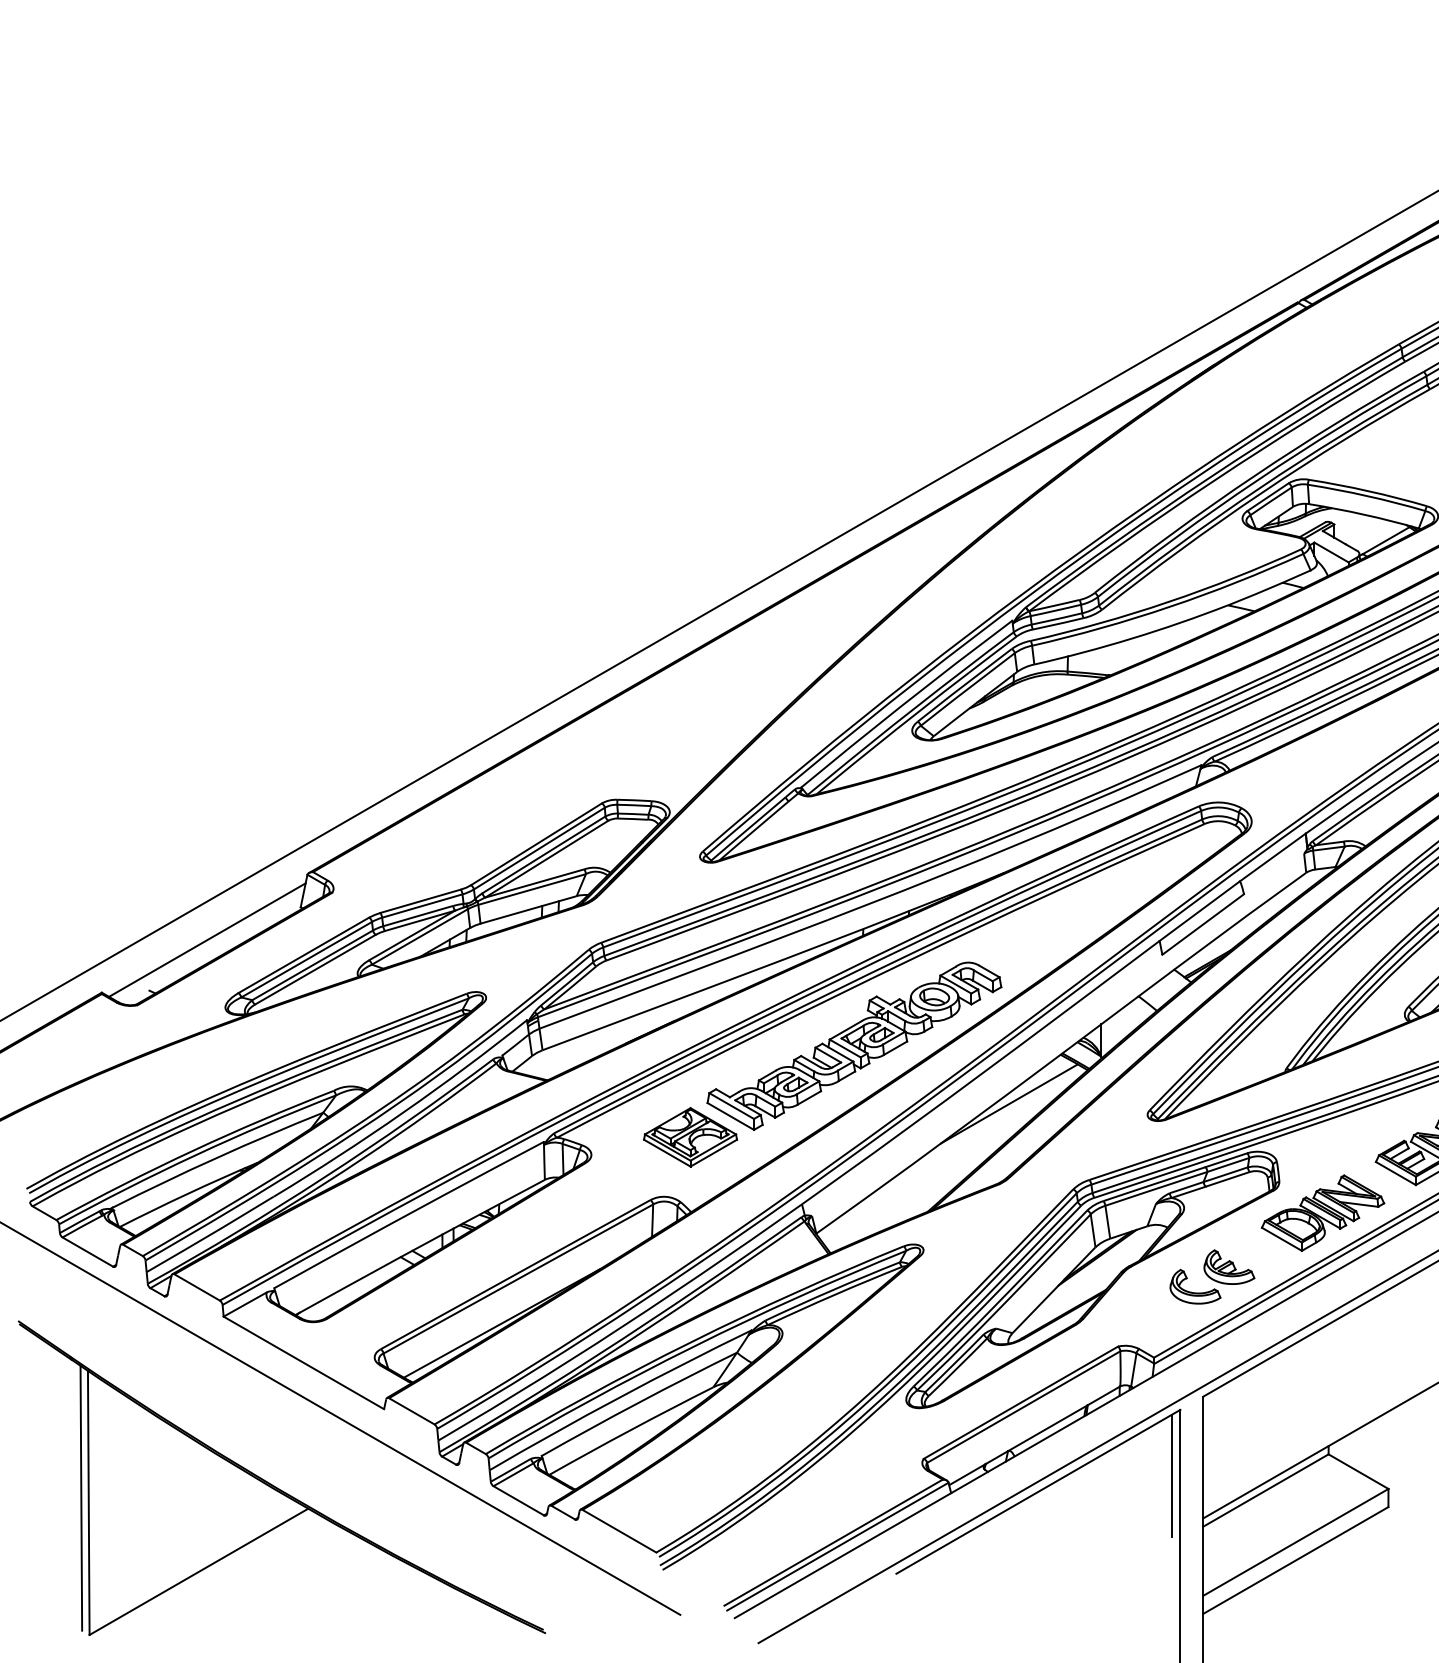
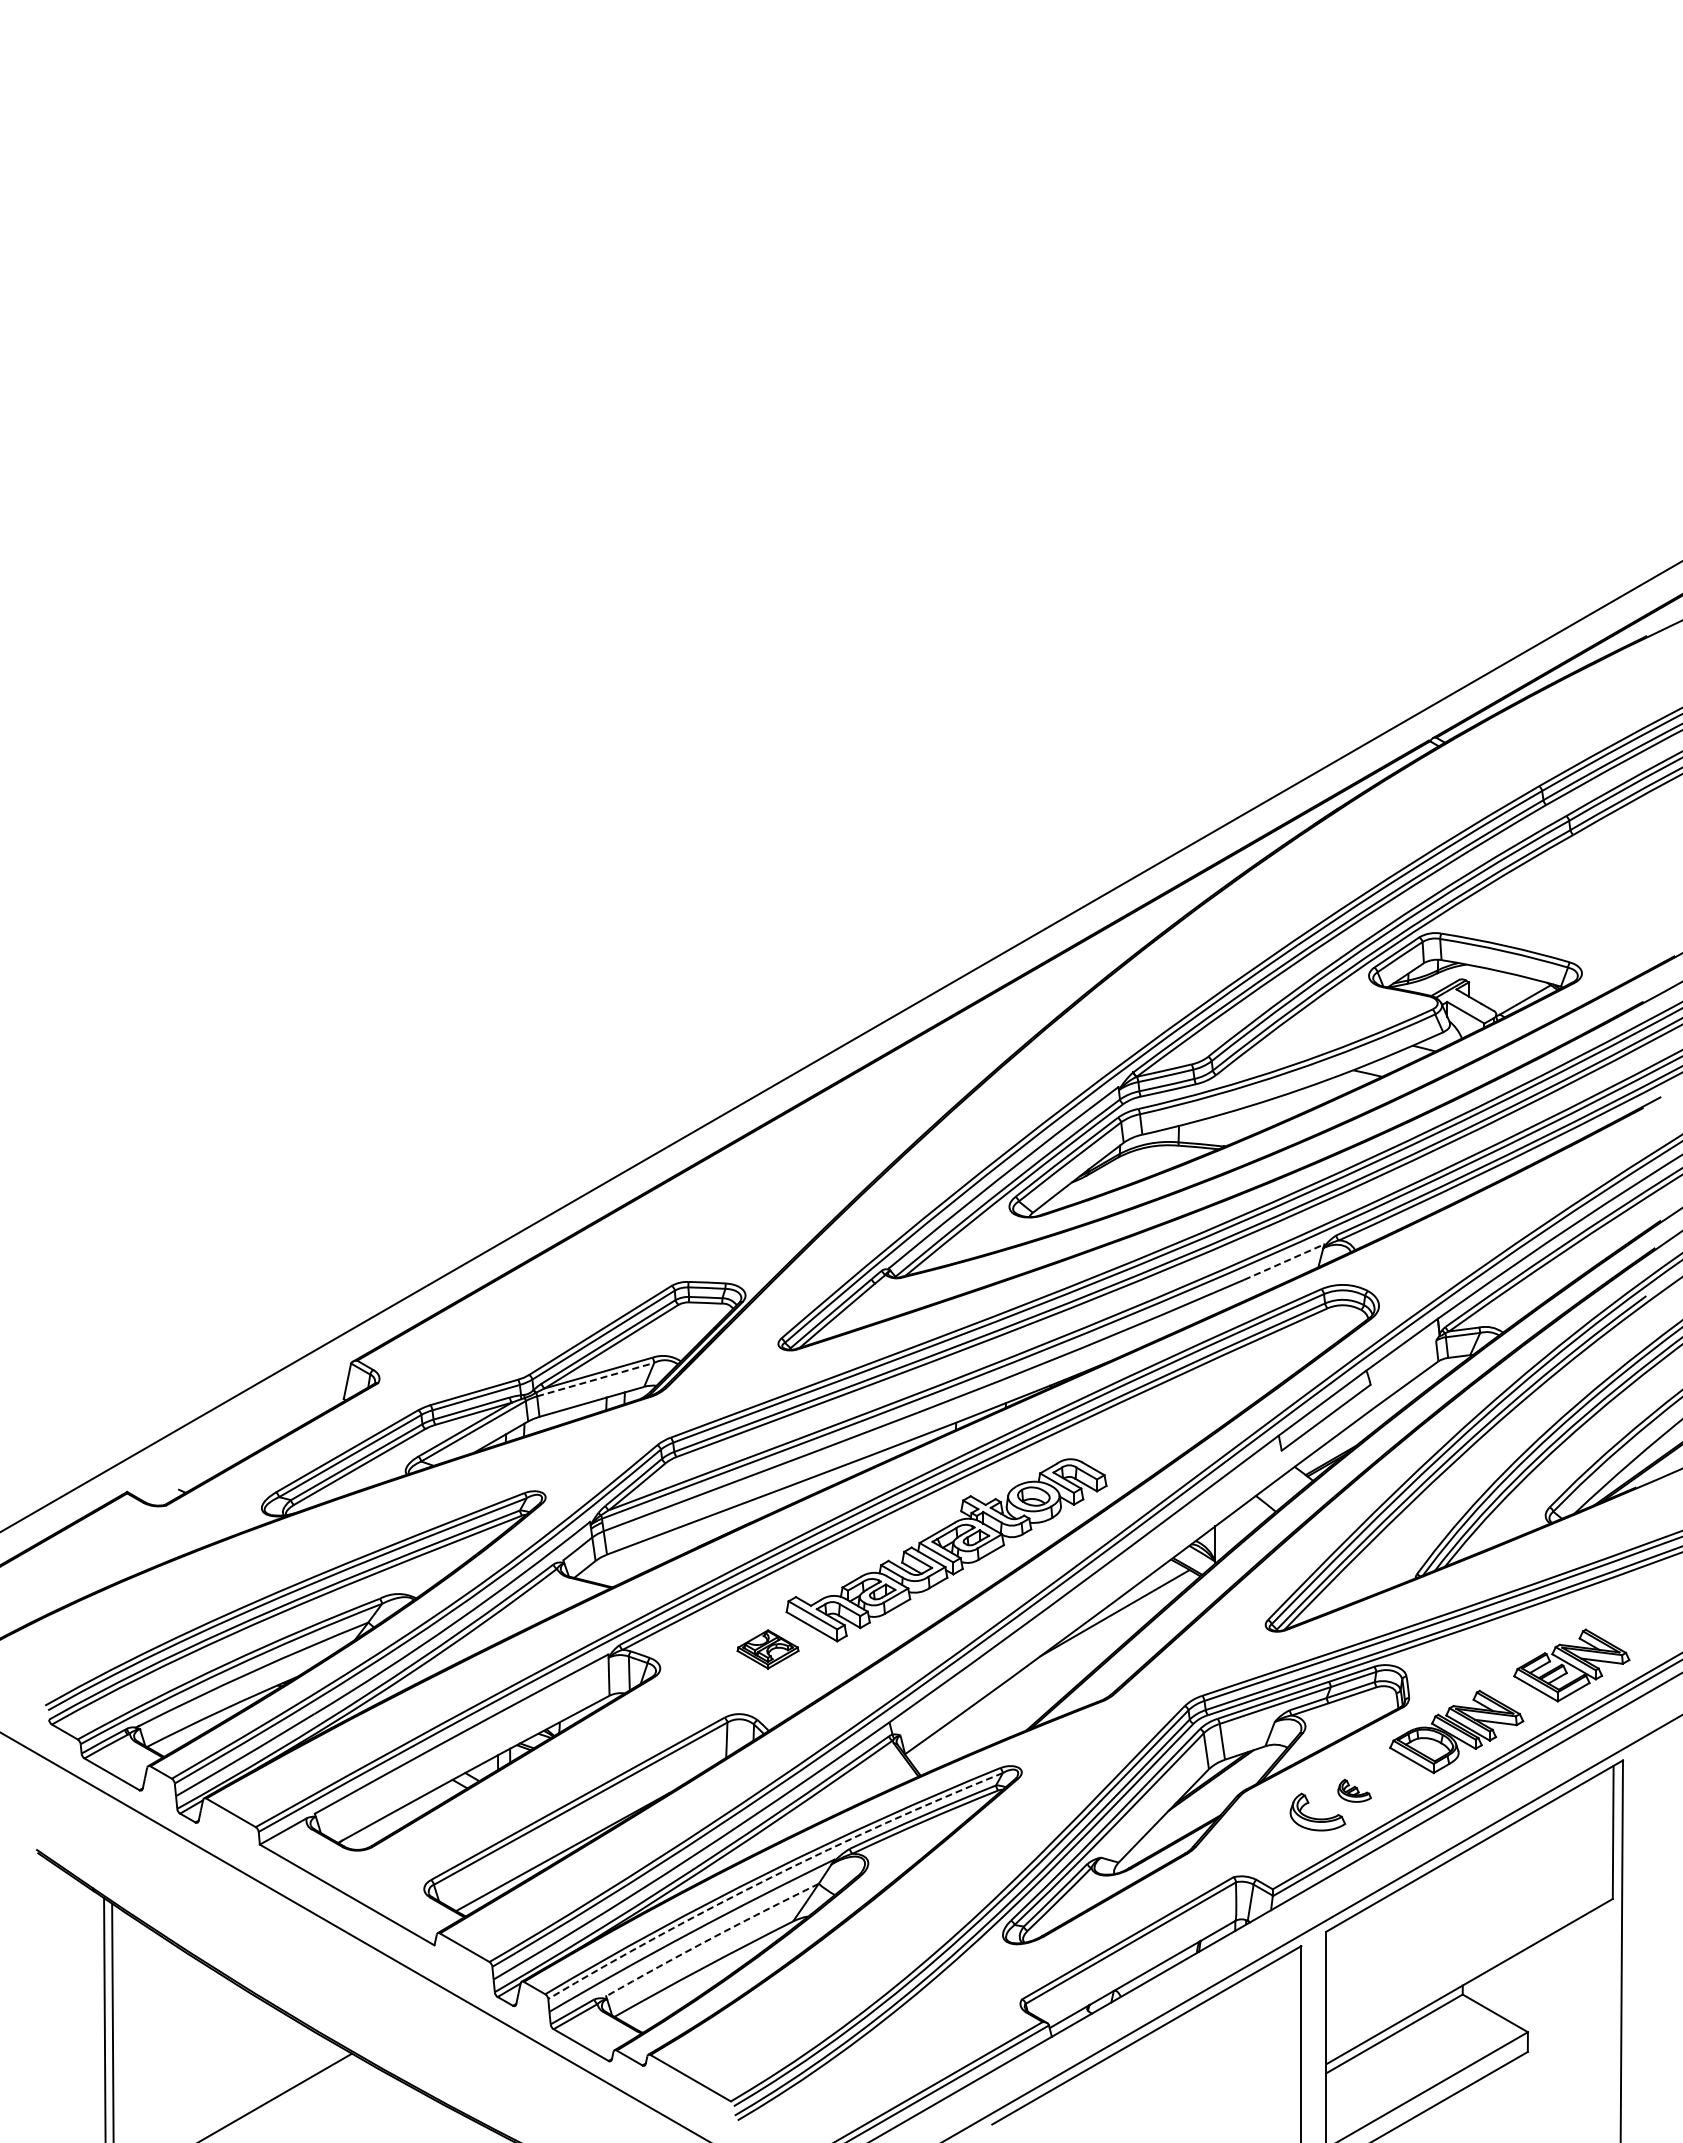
line: (1164, 781) -> (1284, 1262), solid -> dashed
line: (531, 889) -> (595, 1379), solid -> dashed
line: (207, 939) -> (242, 1434), removed
part: (689, 1137) -> (767, 1649), size x0.6
part: (1229, 1266) -> (1354, 1790), size x0.6
arc: (693, 1346) -> (771, 1877), solid -> dashed
arc: (638, 1402) -> (711, 1938), solid -> dashed
line: (1172, 1475) -> (1292, 2017), removed

